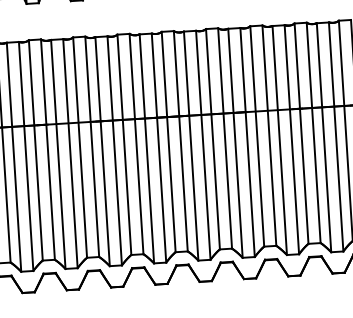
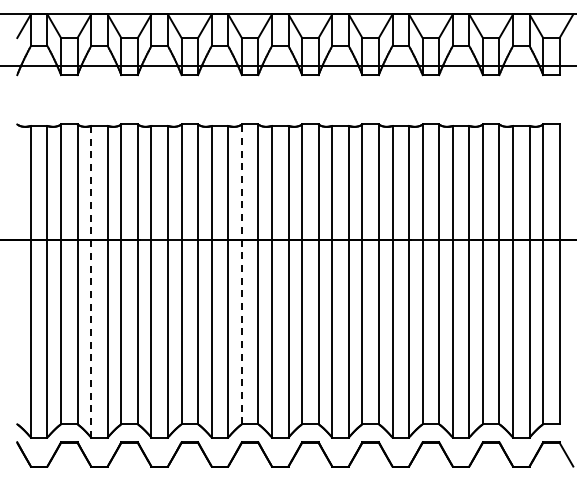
line: (124, 144) -> (241, 274), solid -> dashed
line: (14, 156) -> (91, 281), solid -> dashed

